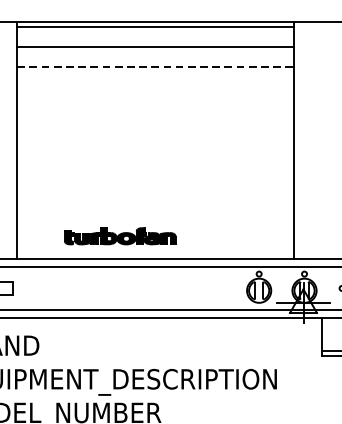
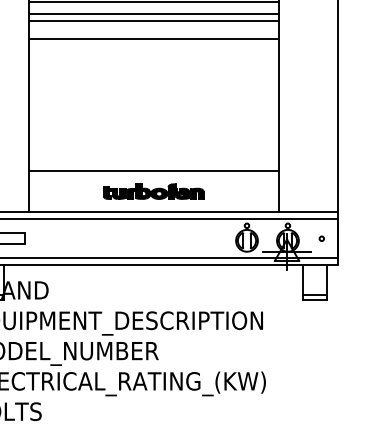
line: (155, 38) -> (153, 13), added
line: (156, 66) -> (154, 38), dashed -> solid
line: (155, 213) -> (153, 171), added
part: (120, 236) -> (153, 191), moved

